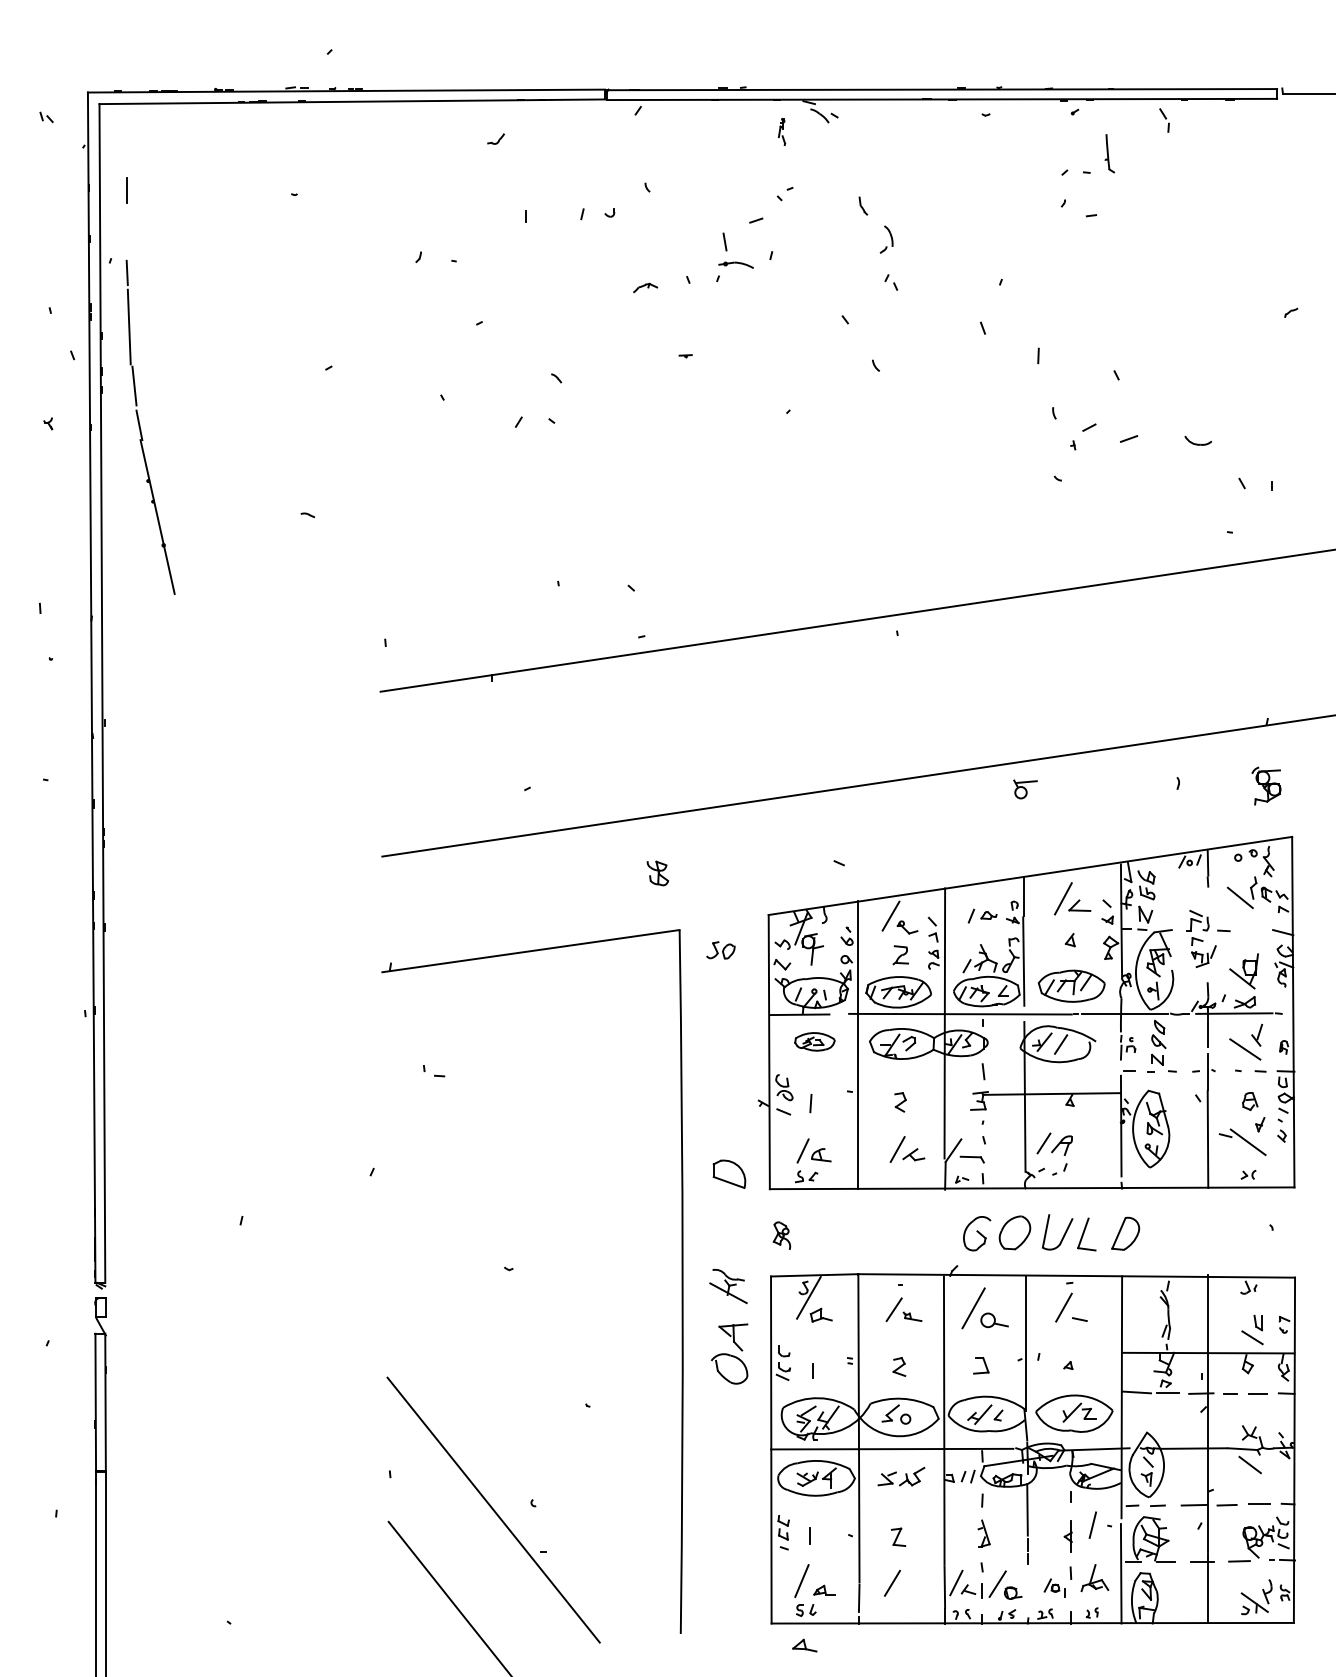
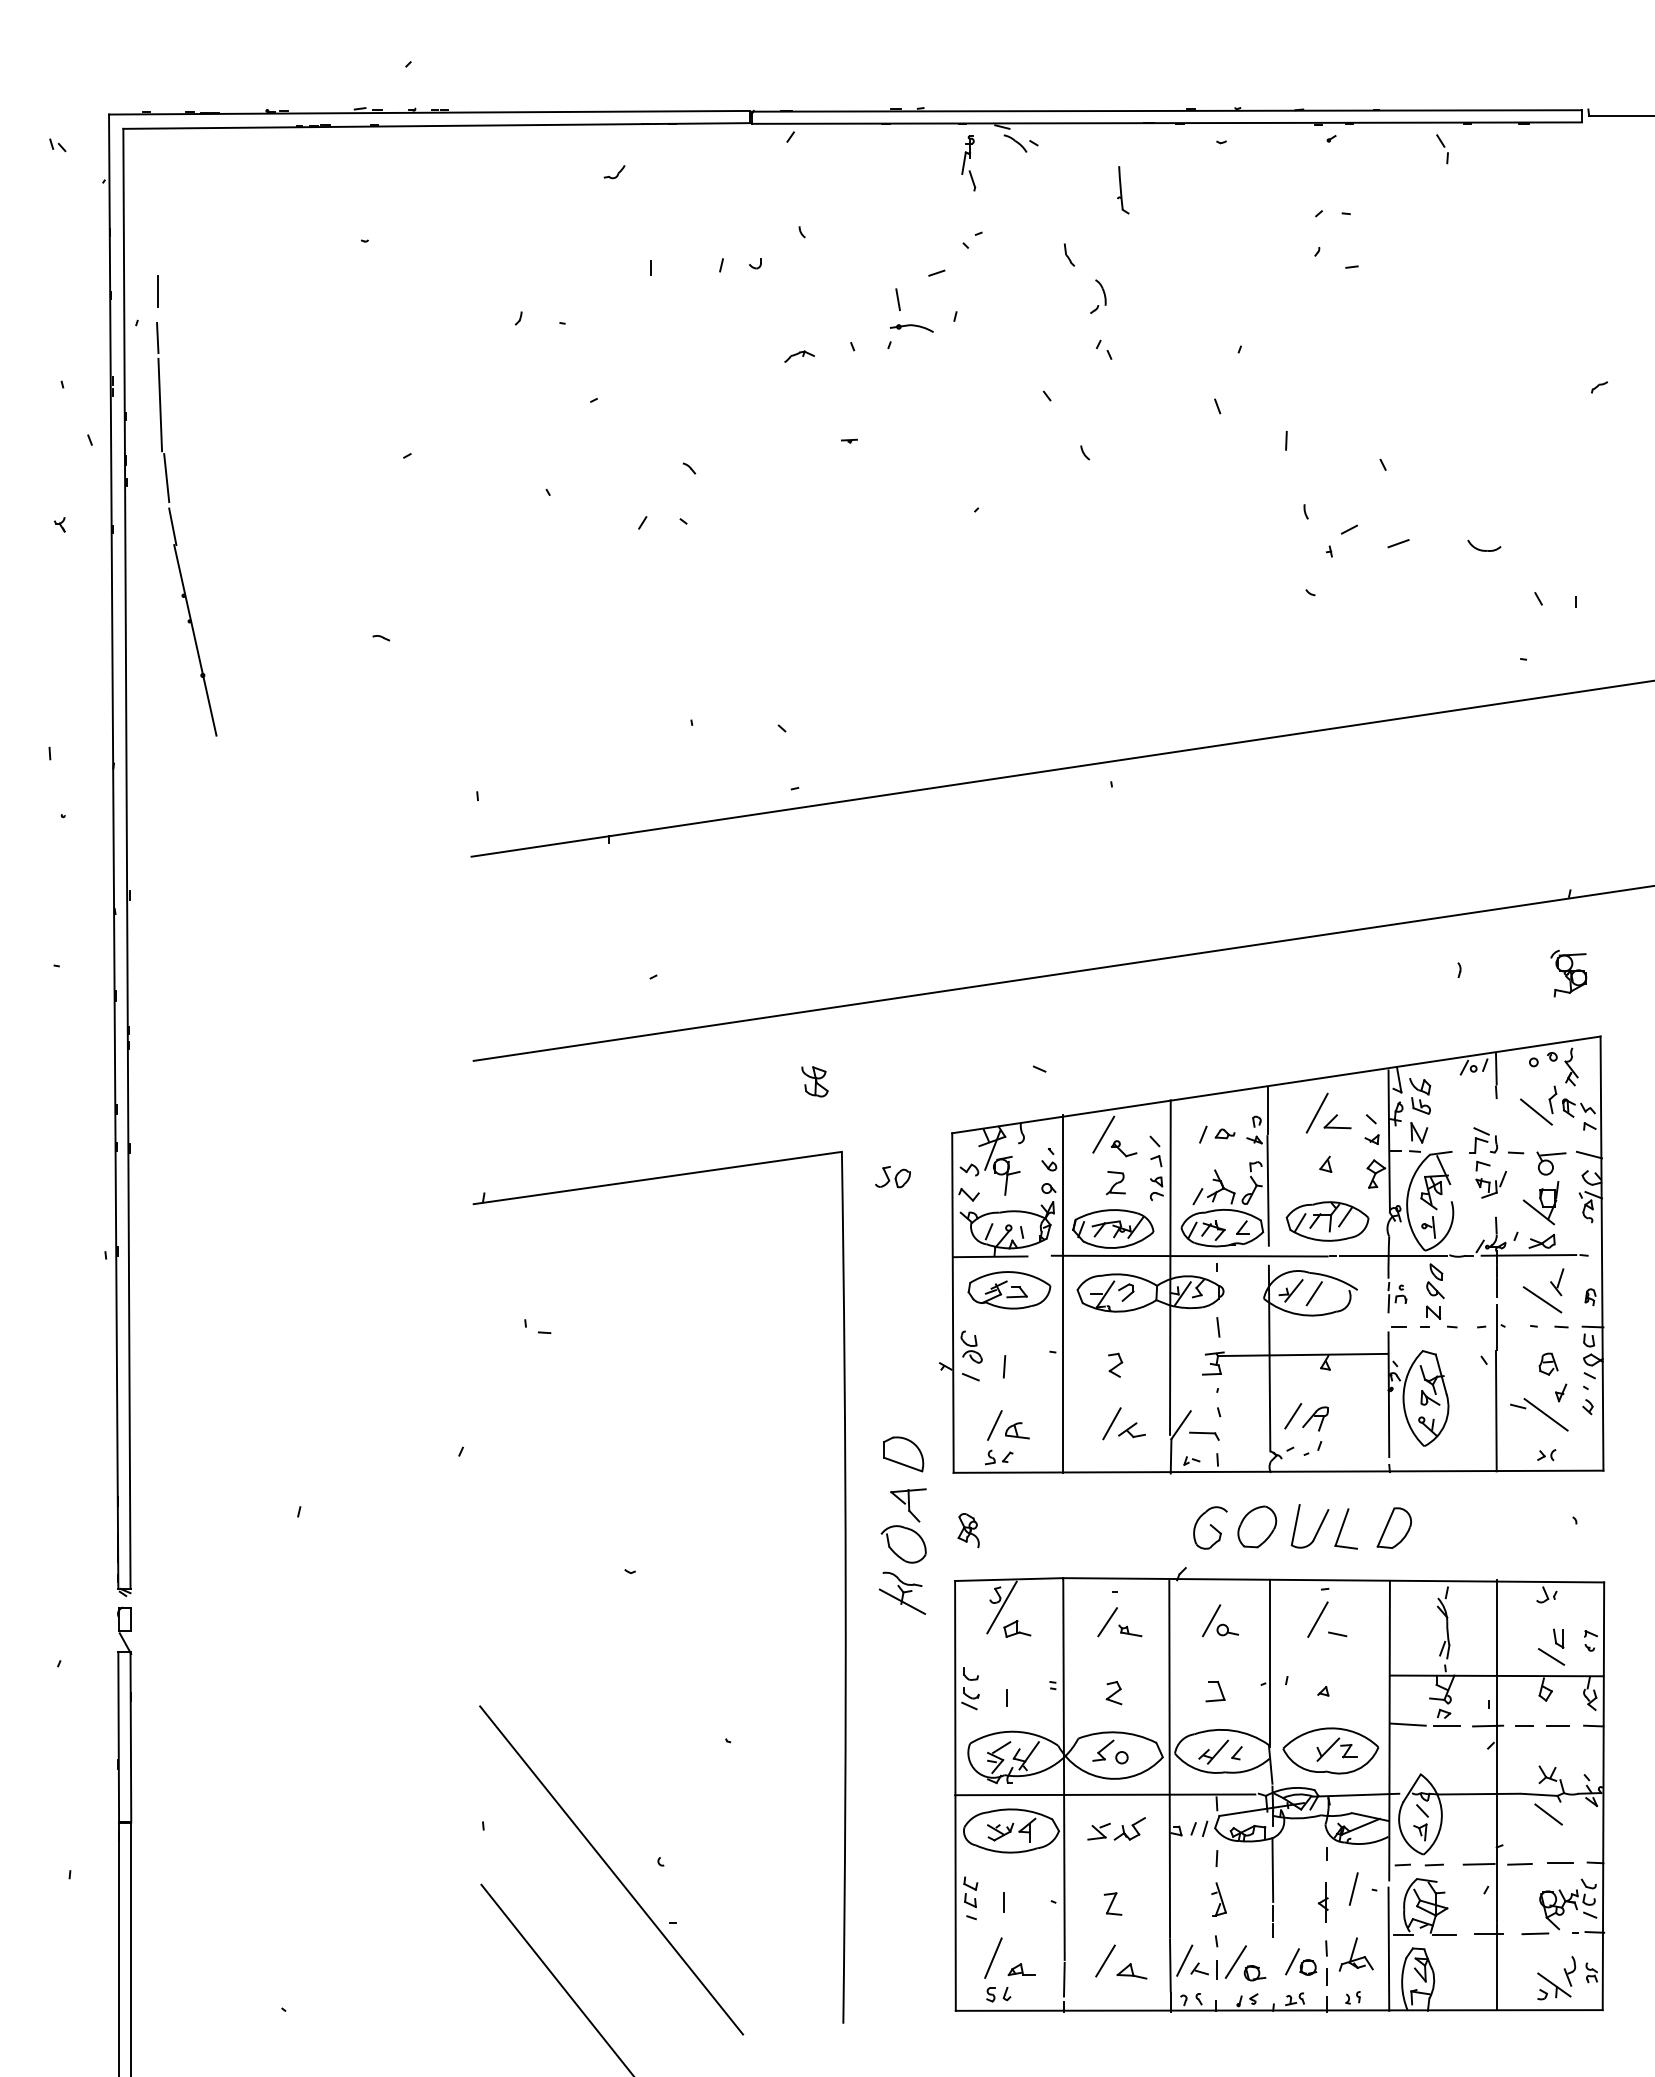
part: (781, 131) -> (968, 162), size x1.67
part: (1109, 153) -> (1122, 190), moved
line: (126, 190) -> (156, 291), moved
part: (1025, 789) -> (1551, 1163), moved
part: (814, 1041) -> (1008, 1289), size x1.67
part: (985, 1308) -> (1220, 1620), size x0.62
part: (729, 1353) -> (903, 1525), moved
part: (1054, 1587) -> (1306, 1966), size x1.67
part: (804, 1645) -> (1131, 1971), moved

